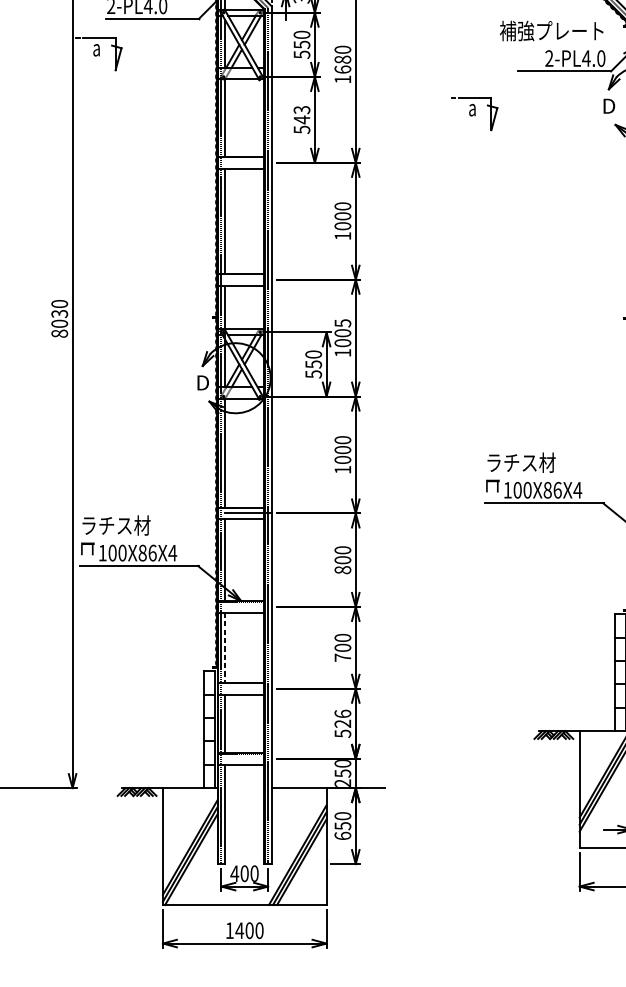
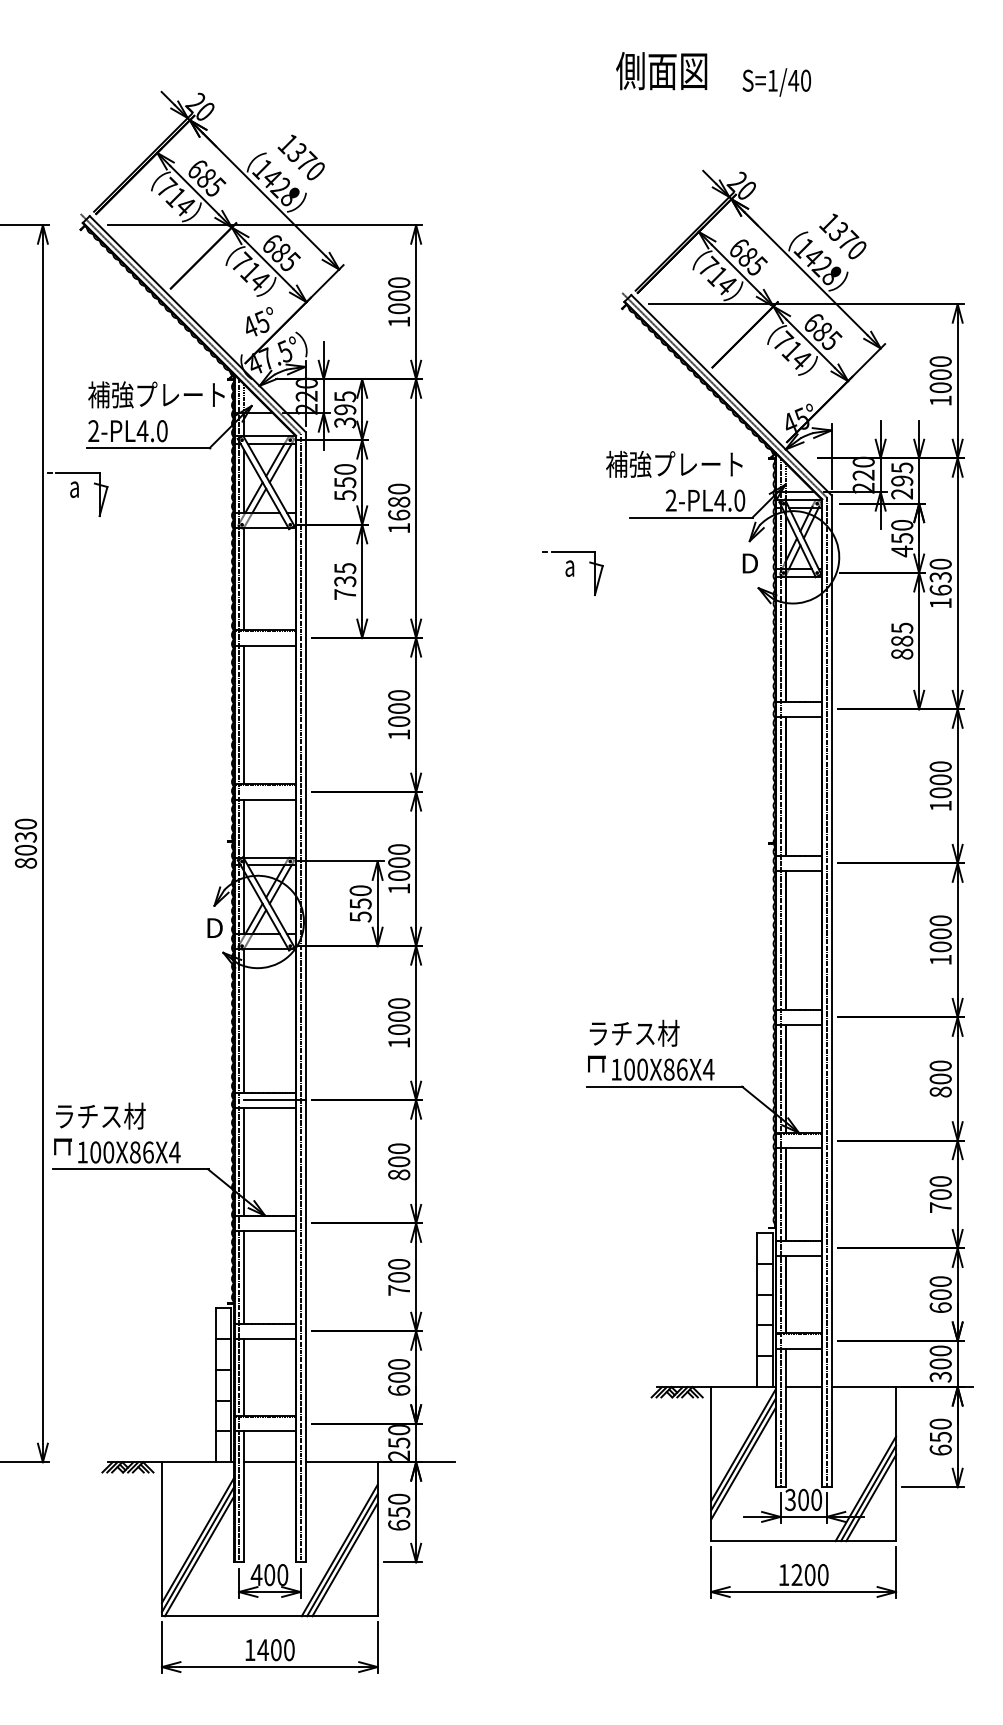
text: (302, 119) -> (345, 581), 543 -> 735
text: (343, 323) -> (399, 849), 1005 -> 1000
line: (224, 647) -> (243, 1277), dashed -> solid
text: (343, 723) -> (399, 1377), 526 -> 600
line: (244, 788) -> (269, 1462), added

